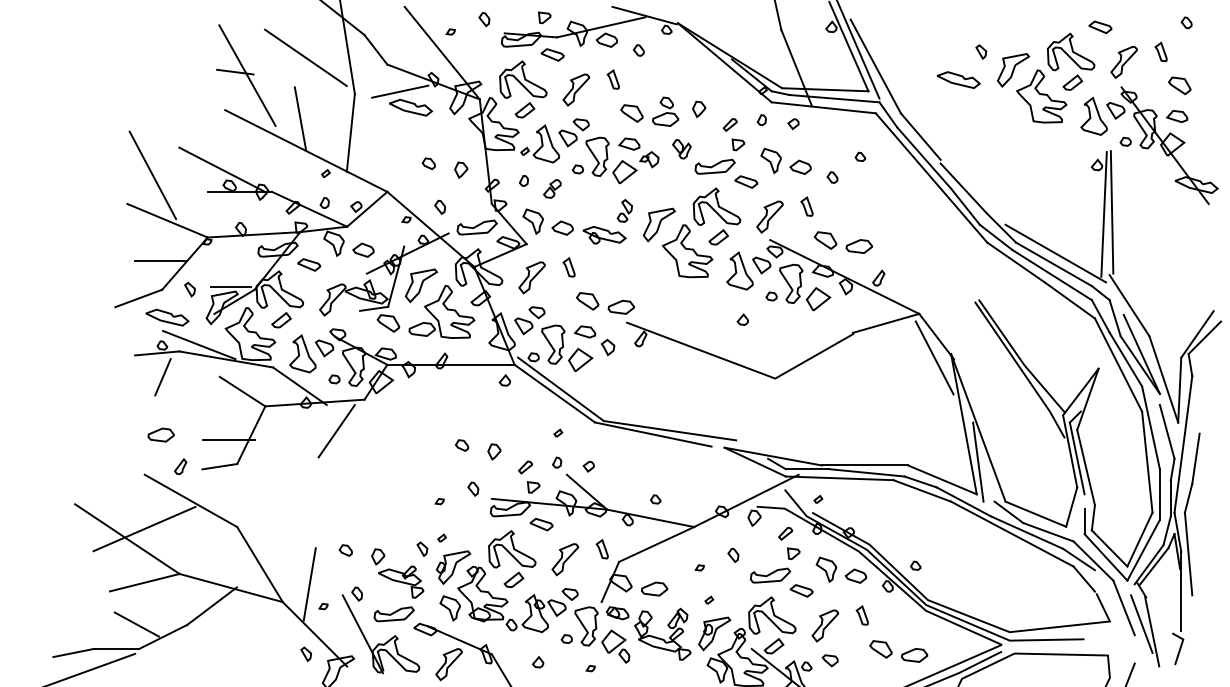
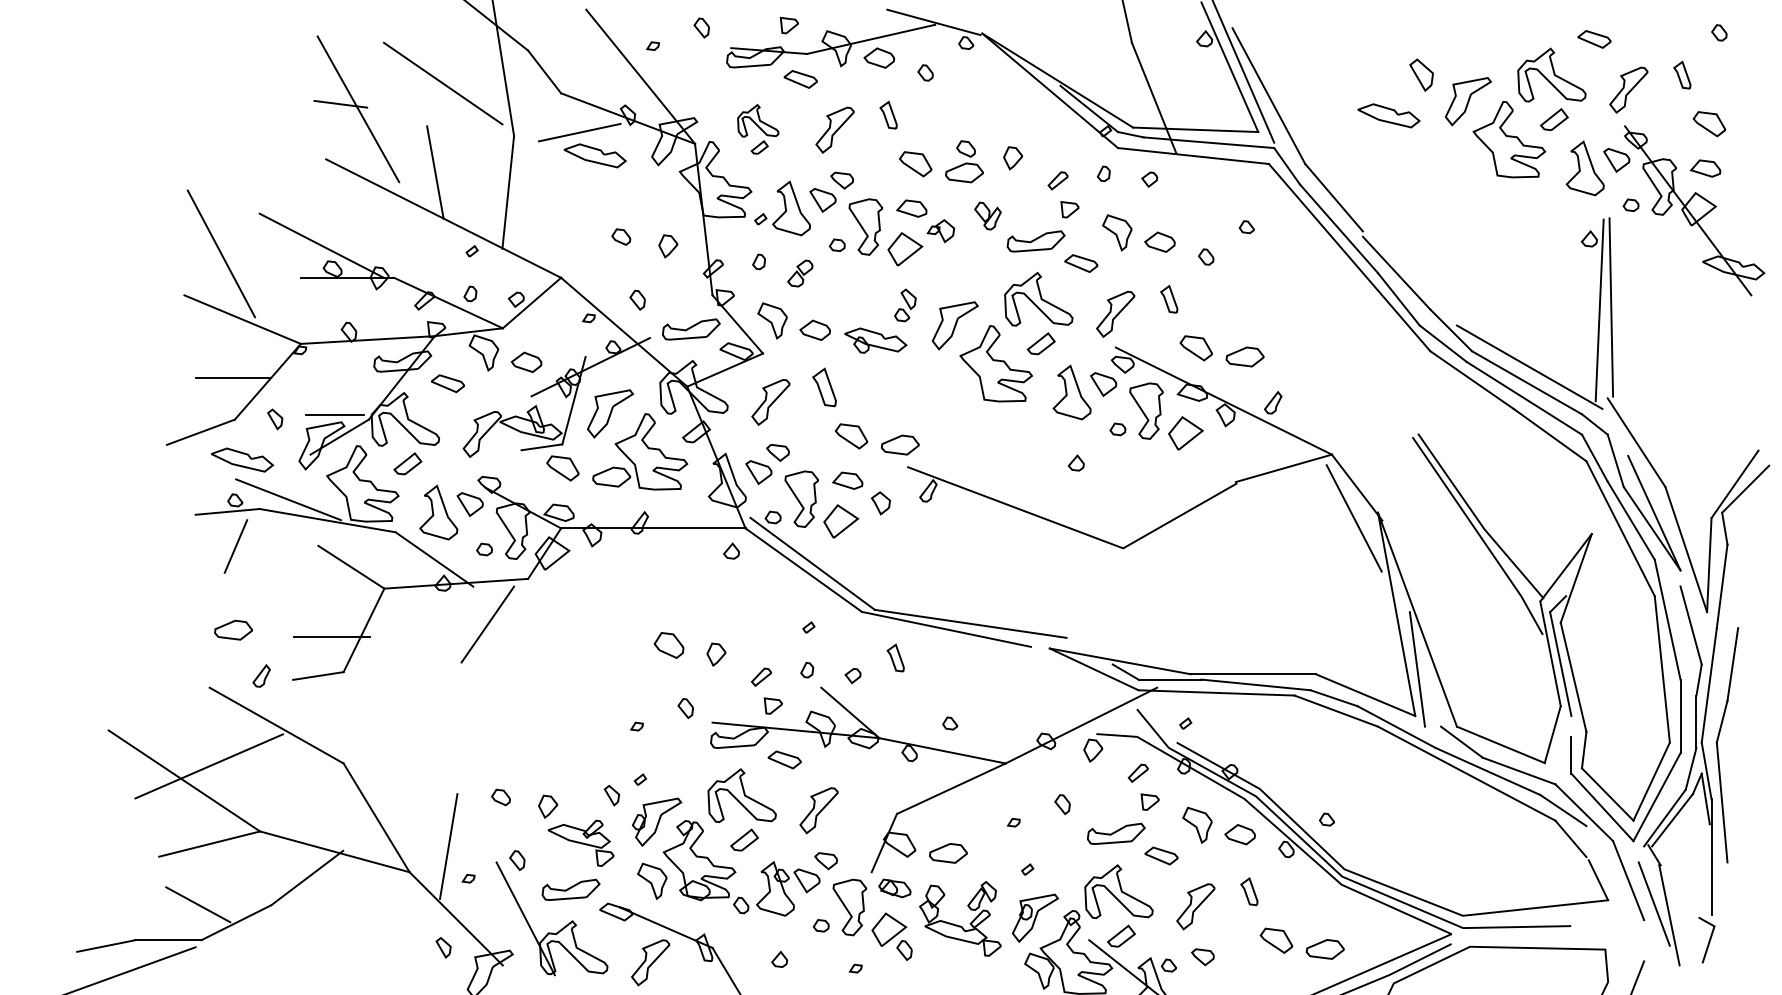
part: (981, 51) -> (1422, 74), size x1.6
part: (523, 89) -> (758, 129), size x0.6
part: (568, 267) -> (823, 387), size x1.4
part: (462, 445) -> (670, 645), size x1.6
part: (601, 548) -> (894, 656), moved

